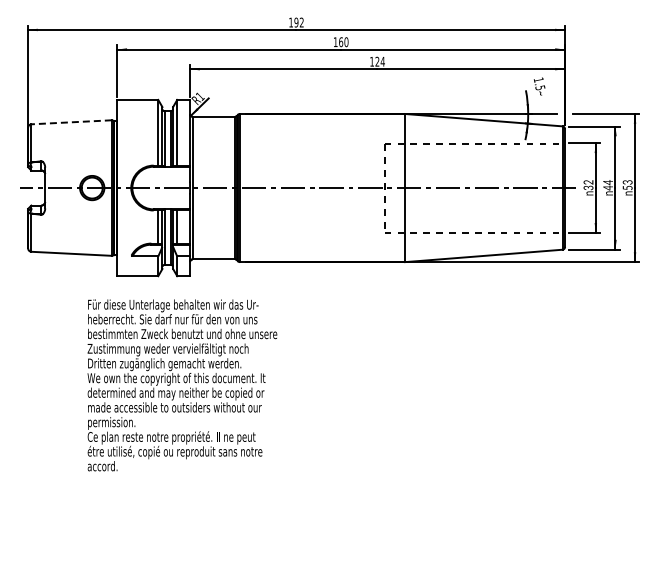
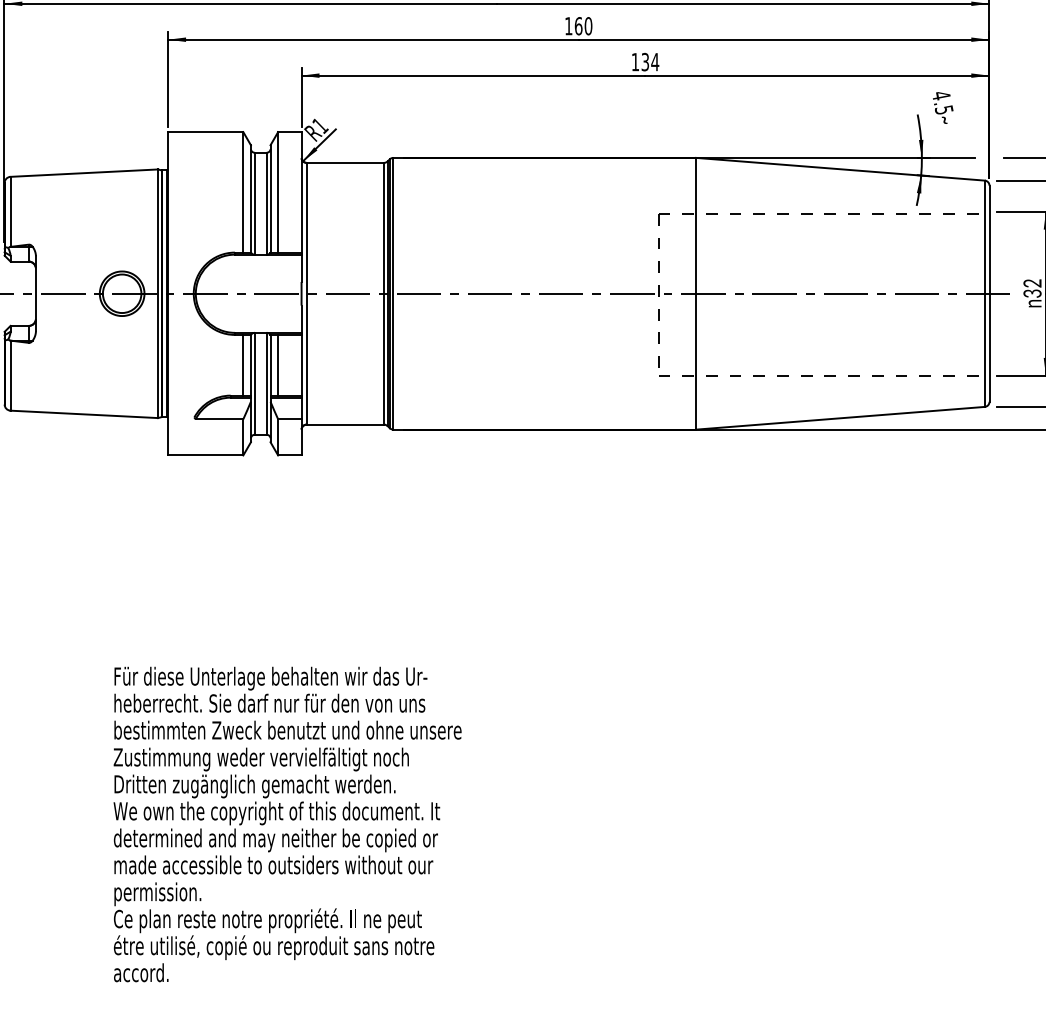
text: (377, 61) -> (645, 61), 124 -> 134
text: (538, 79) -> (940, 94), 1.5 -> 4.5
line: (71, 122) -> (84, 173), dashed -> solid
text: (182, 385) -> (287, 824), moved

